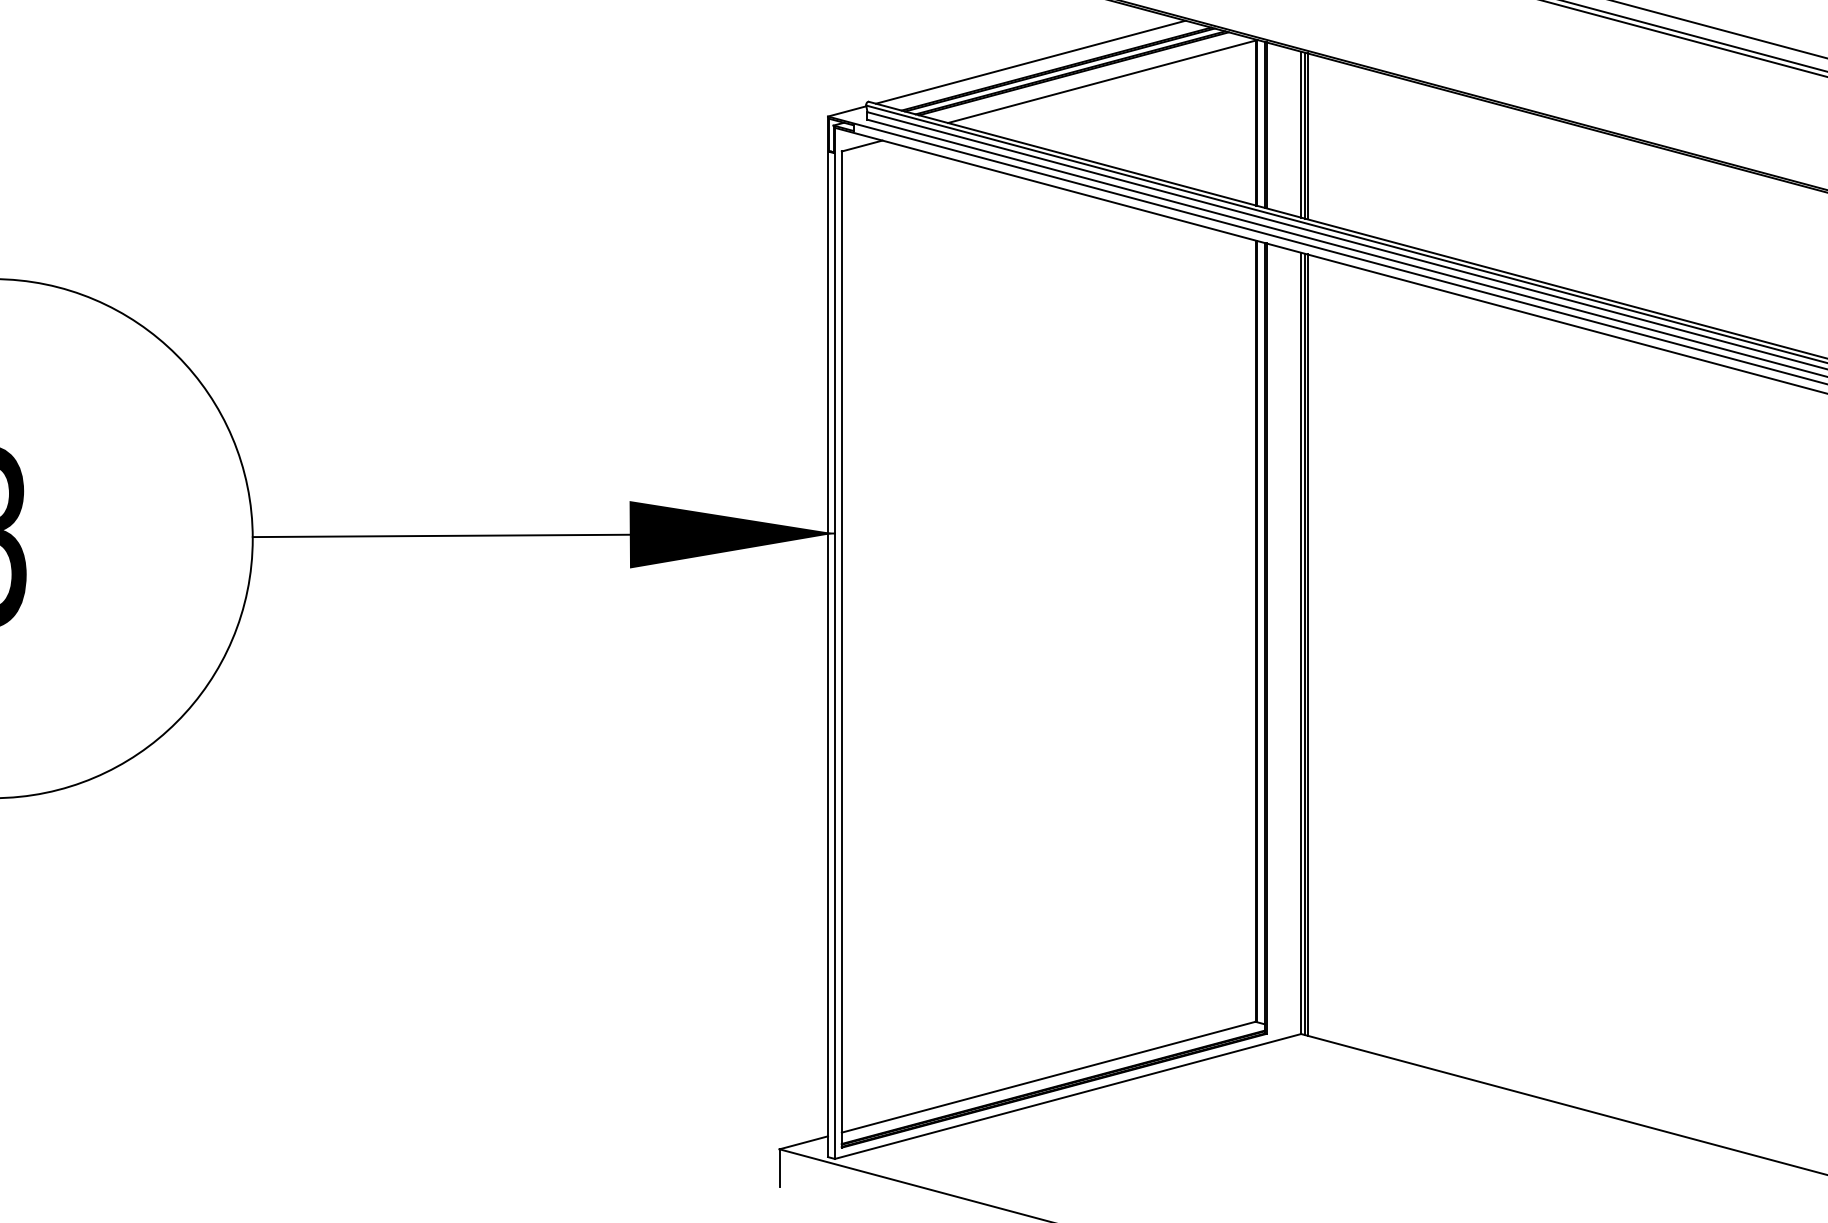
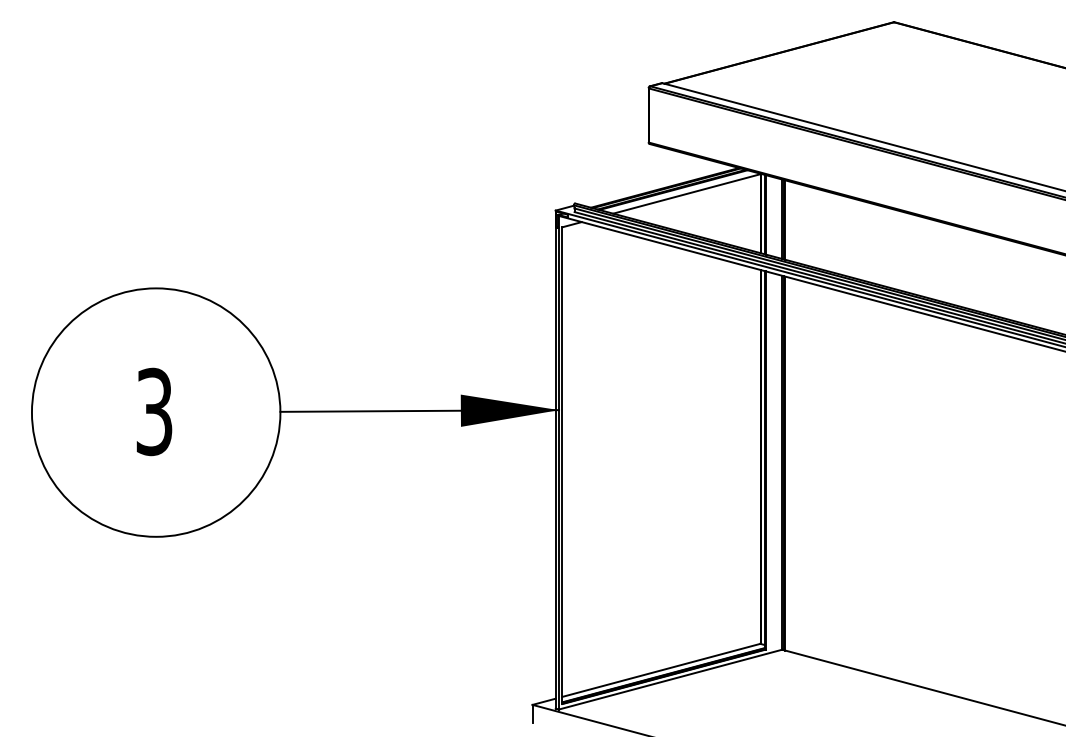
line: (1030, 62) -> (652, 184), removed

